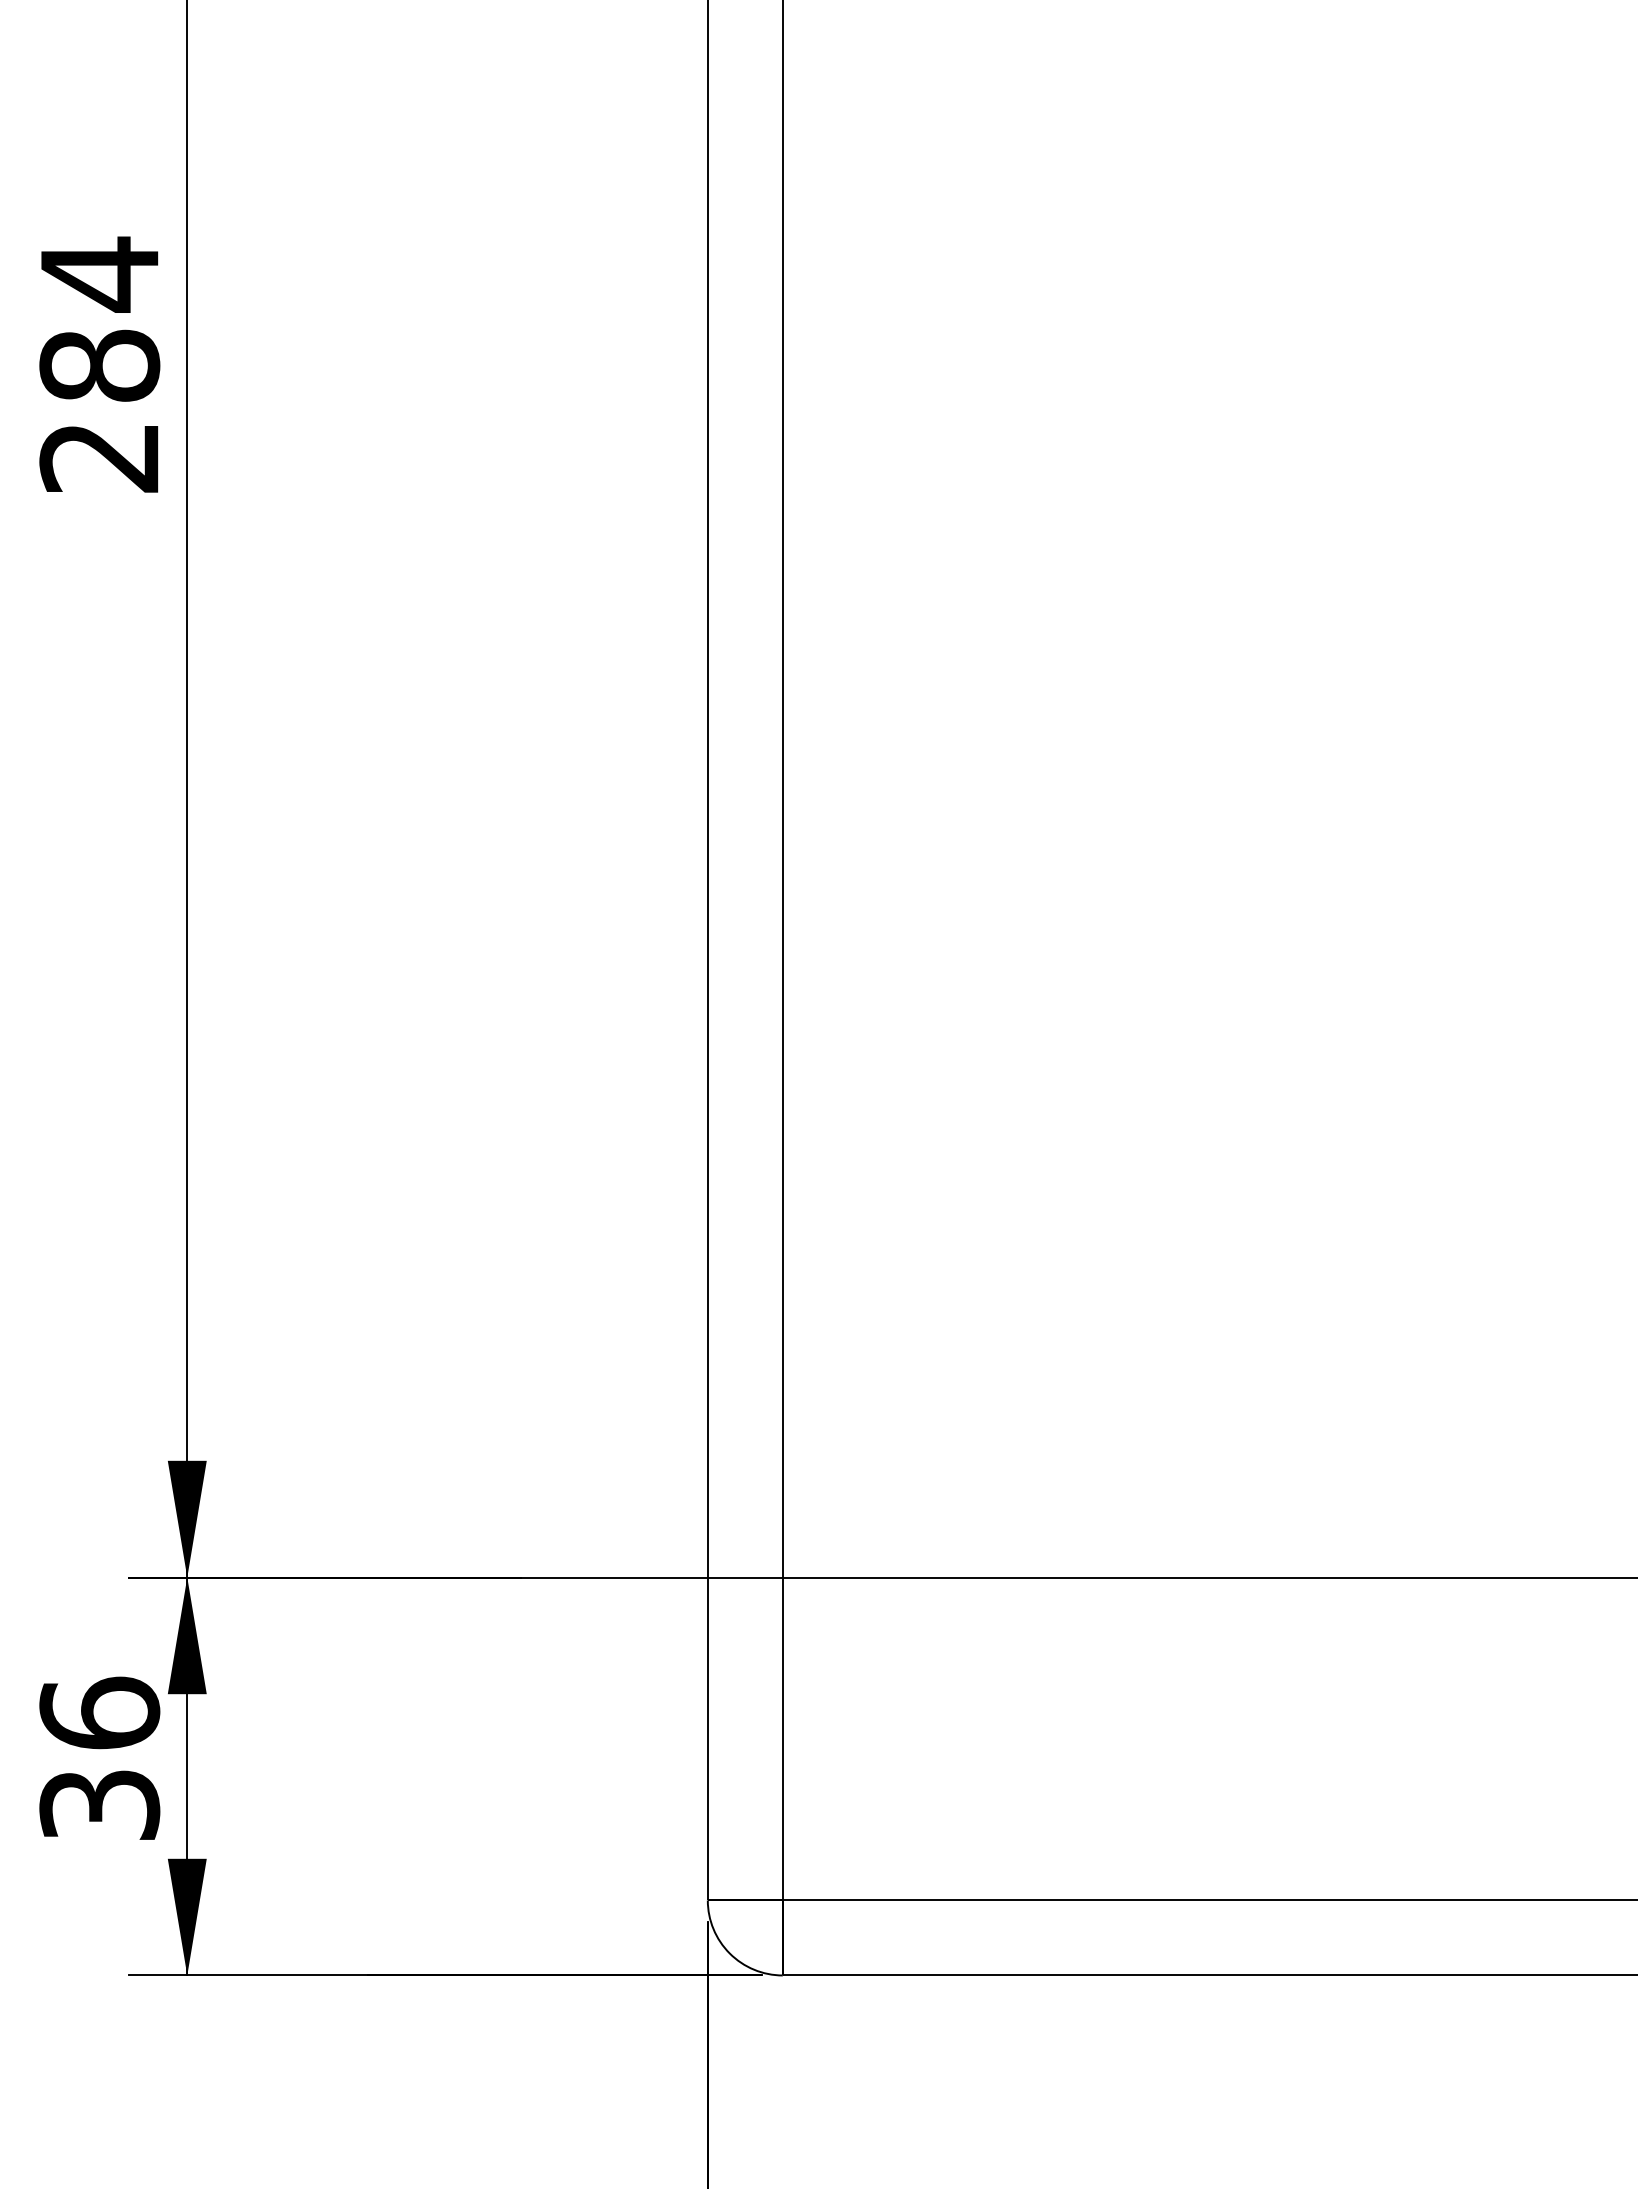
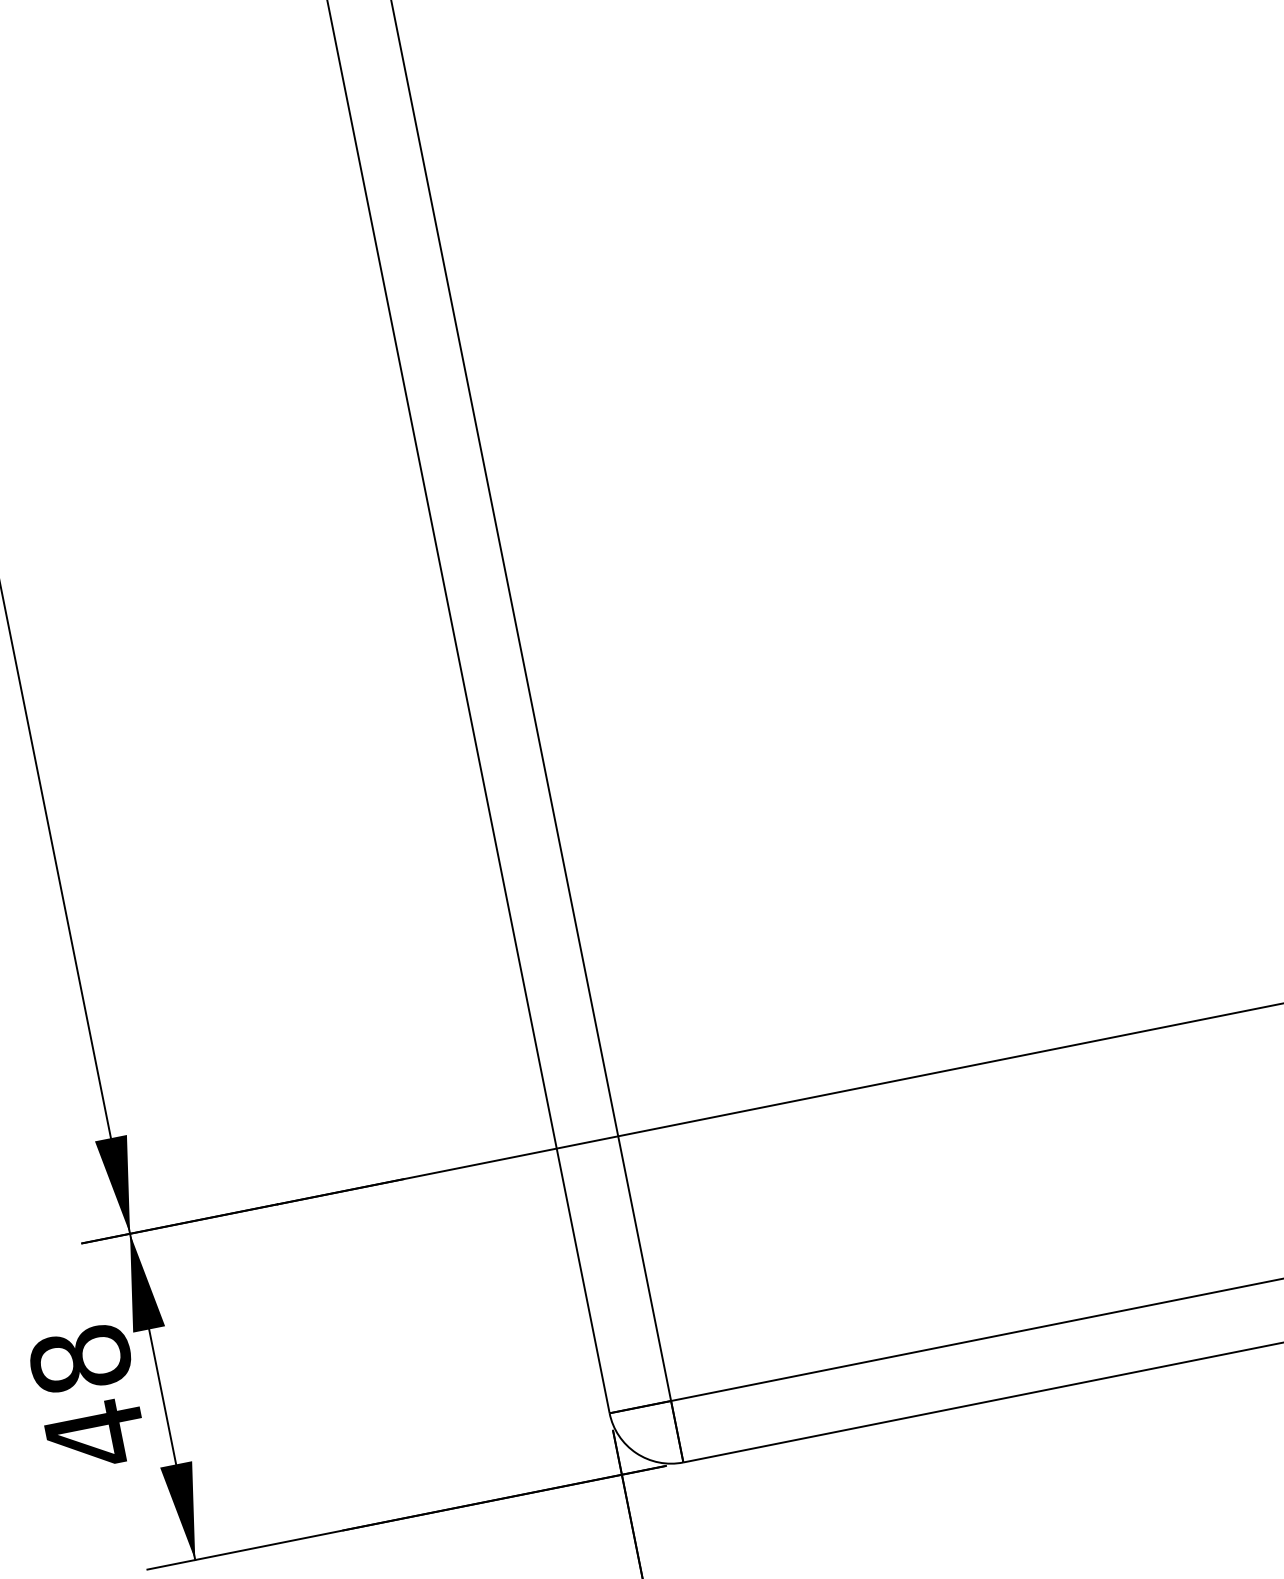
text: (99, 1759) -> (87, 1397), 36 -> 48

